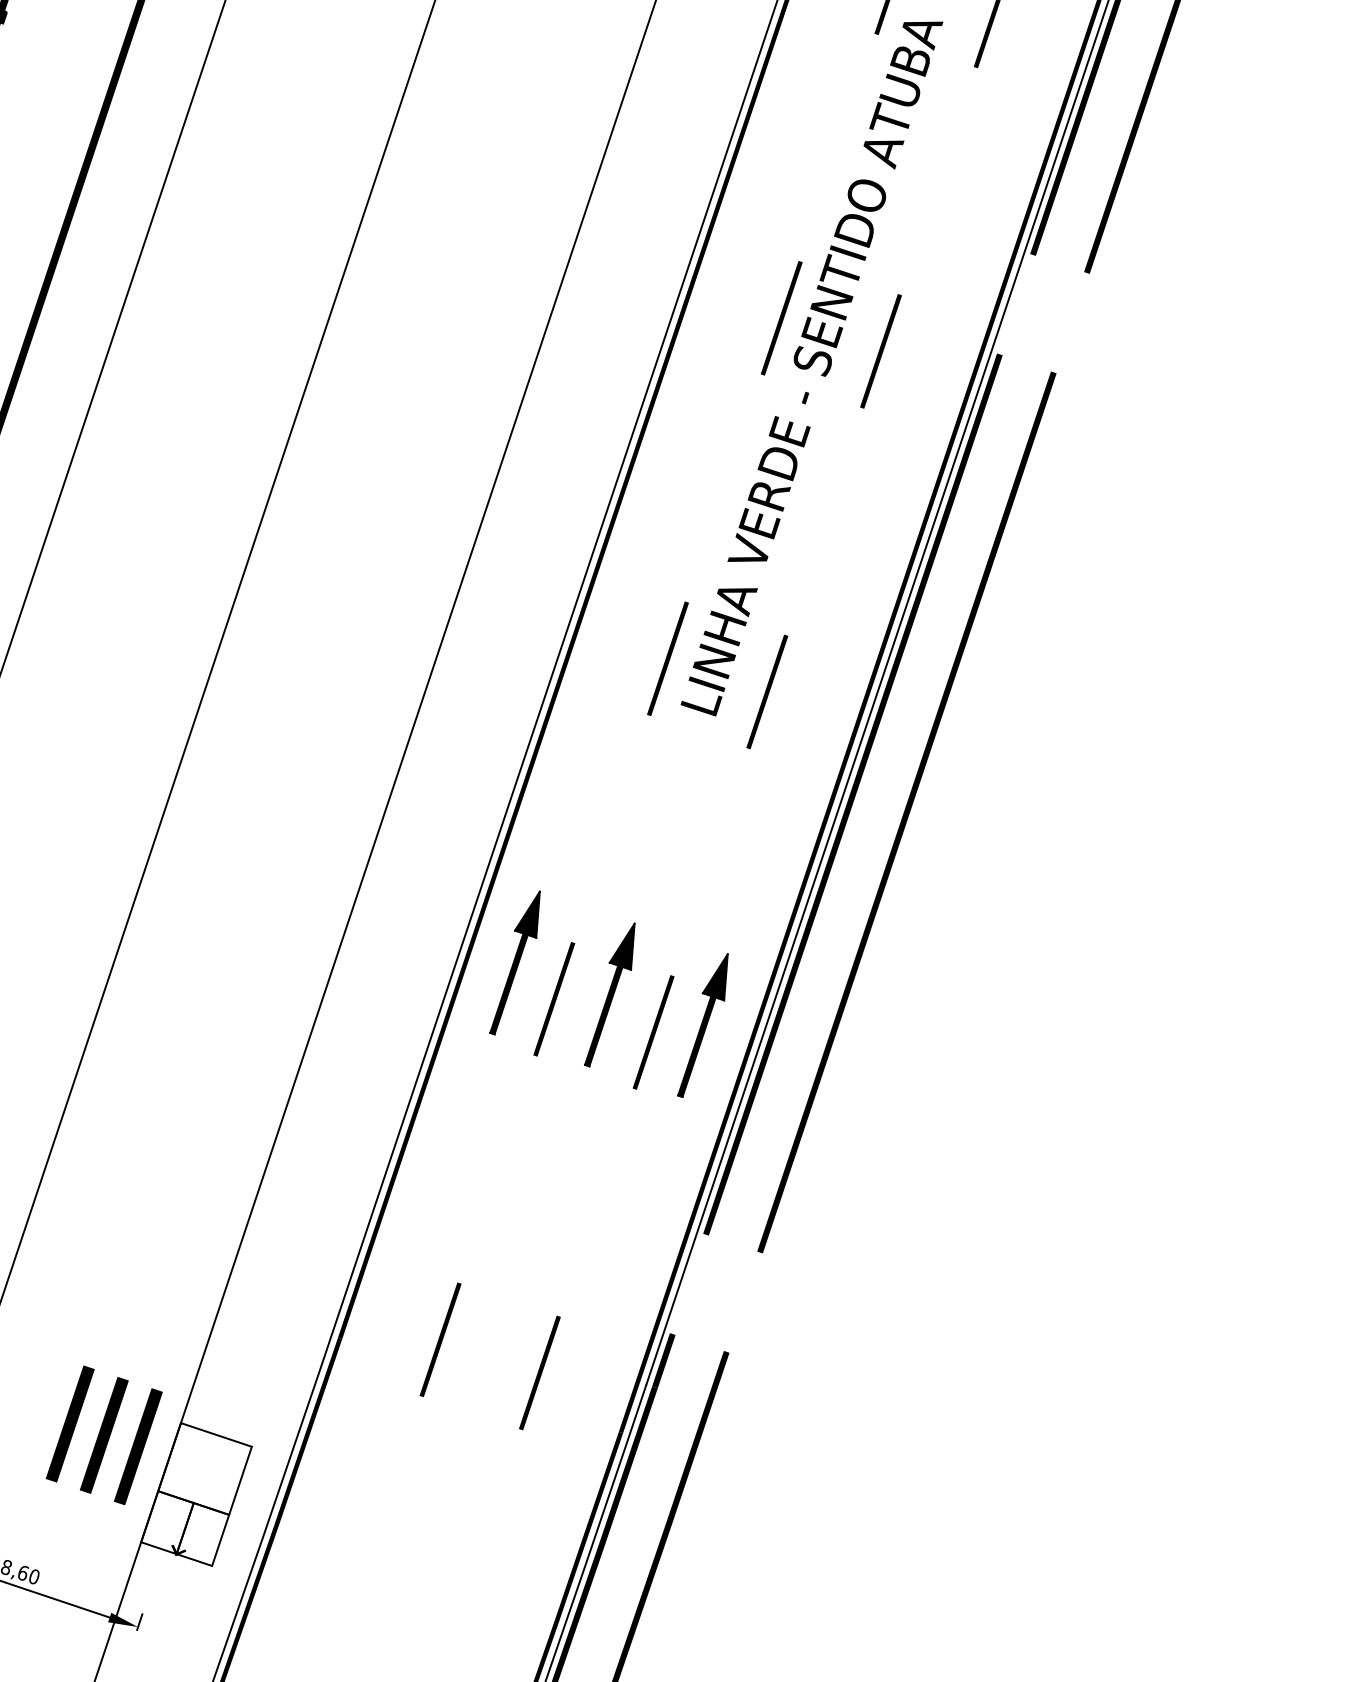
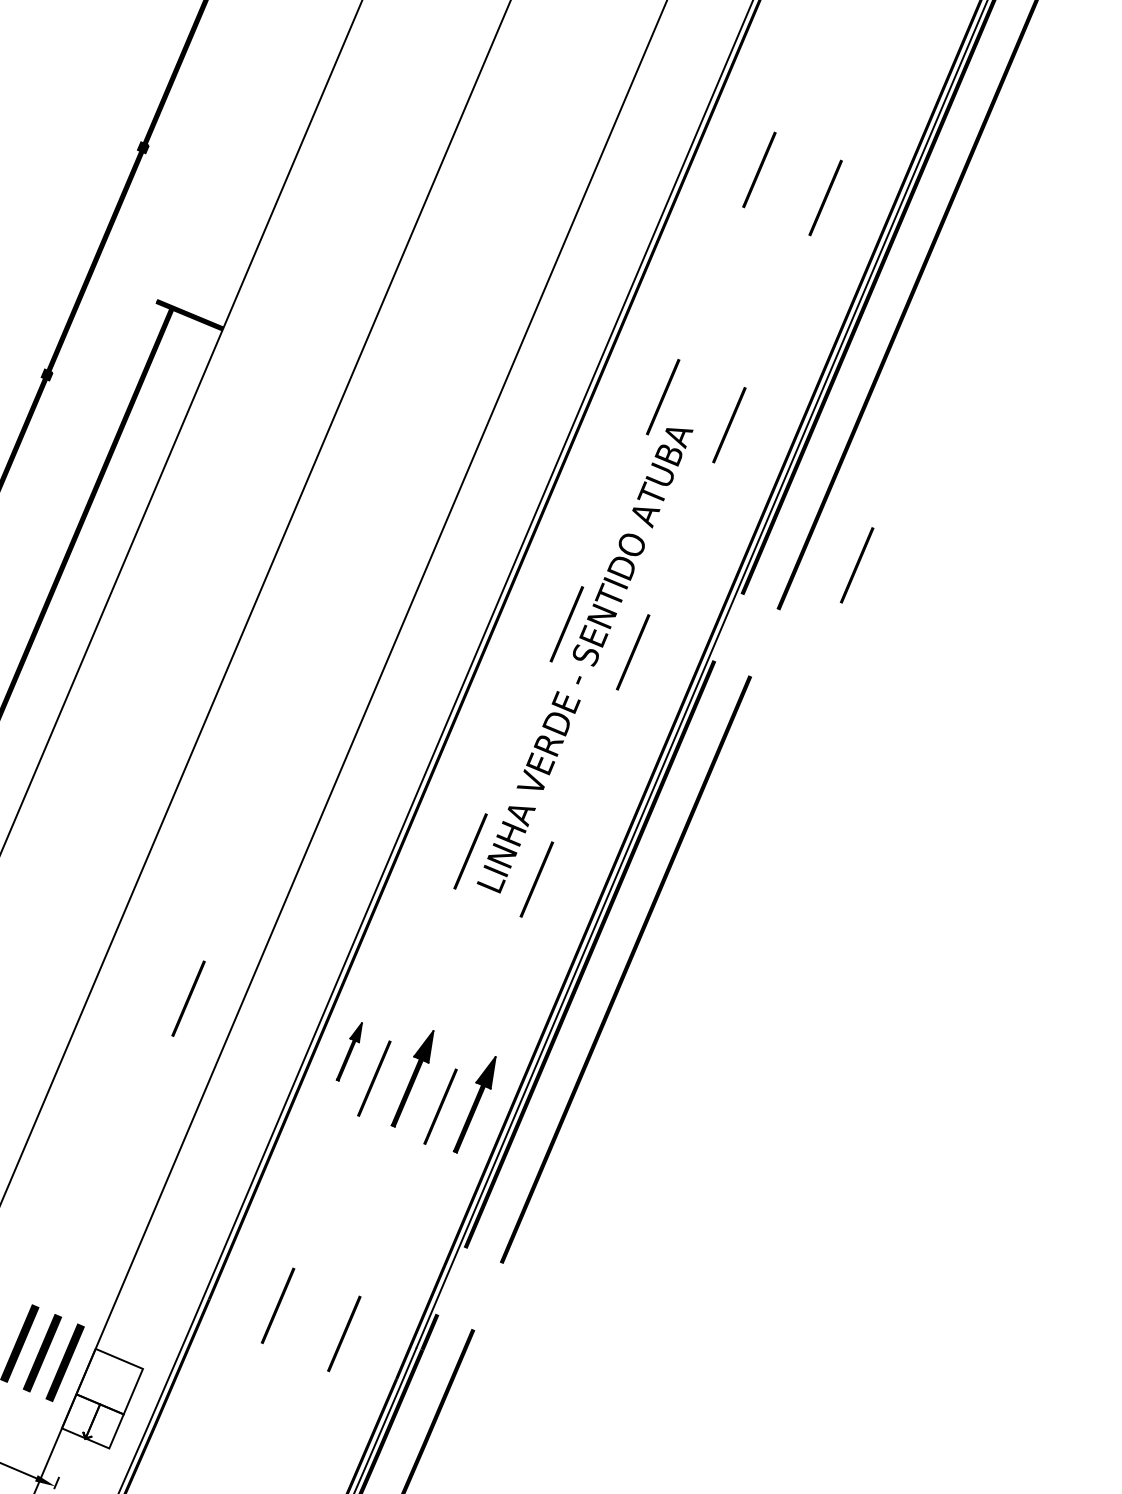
line: (1195, 199) -> (856, 565), added
line: (275, 904) -> (188, 998), added
part: (515, 962) -> (349, 1051), size x0.6

